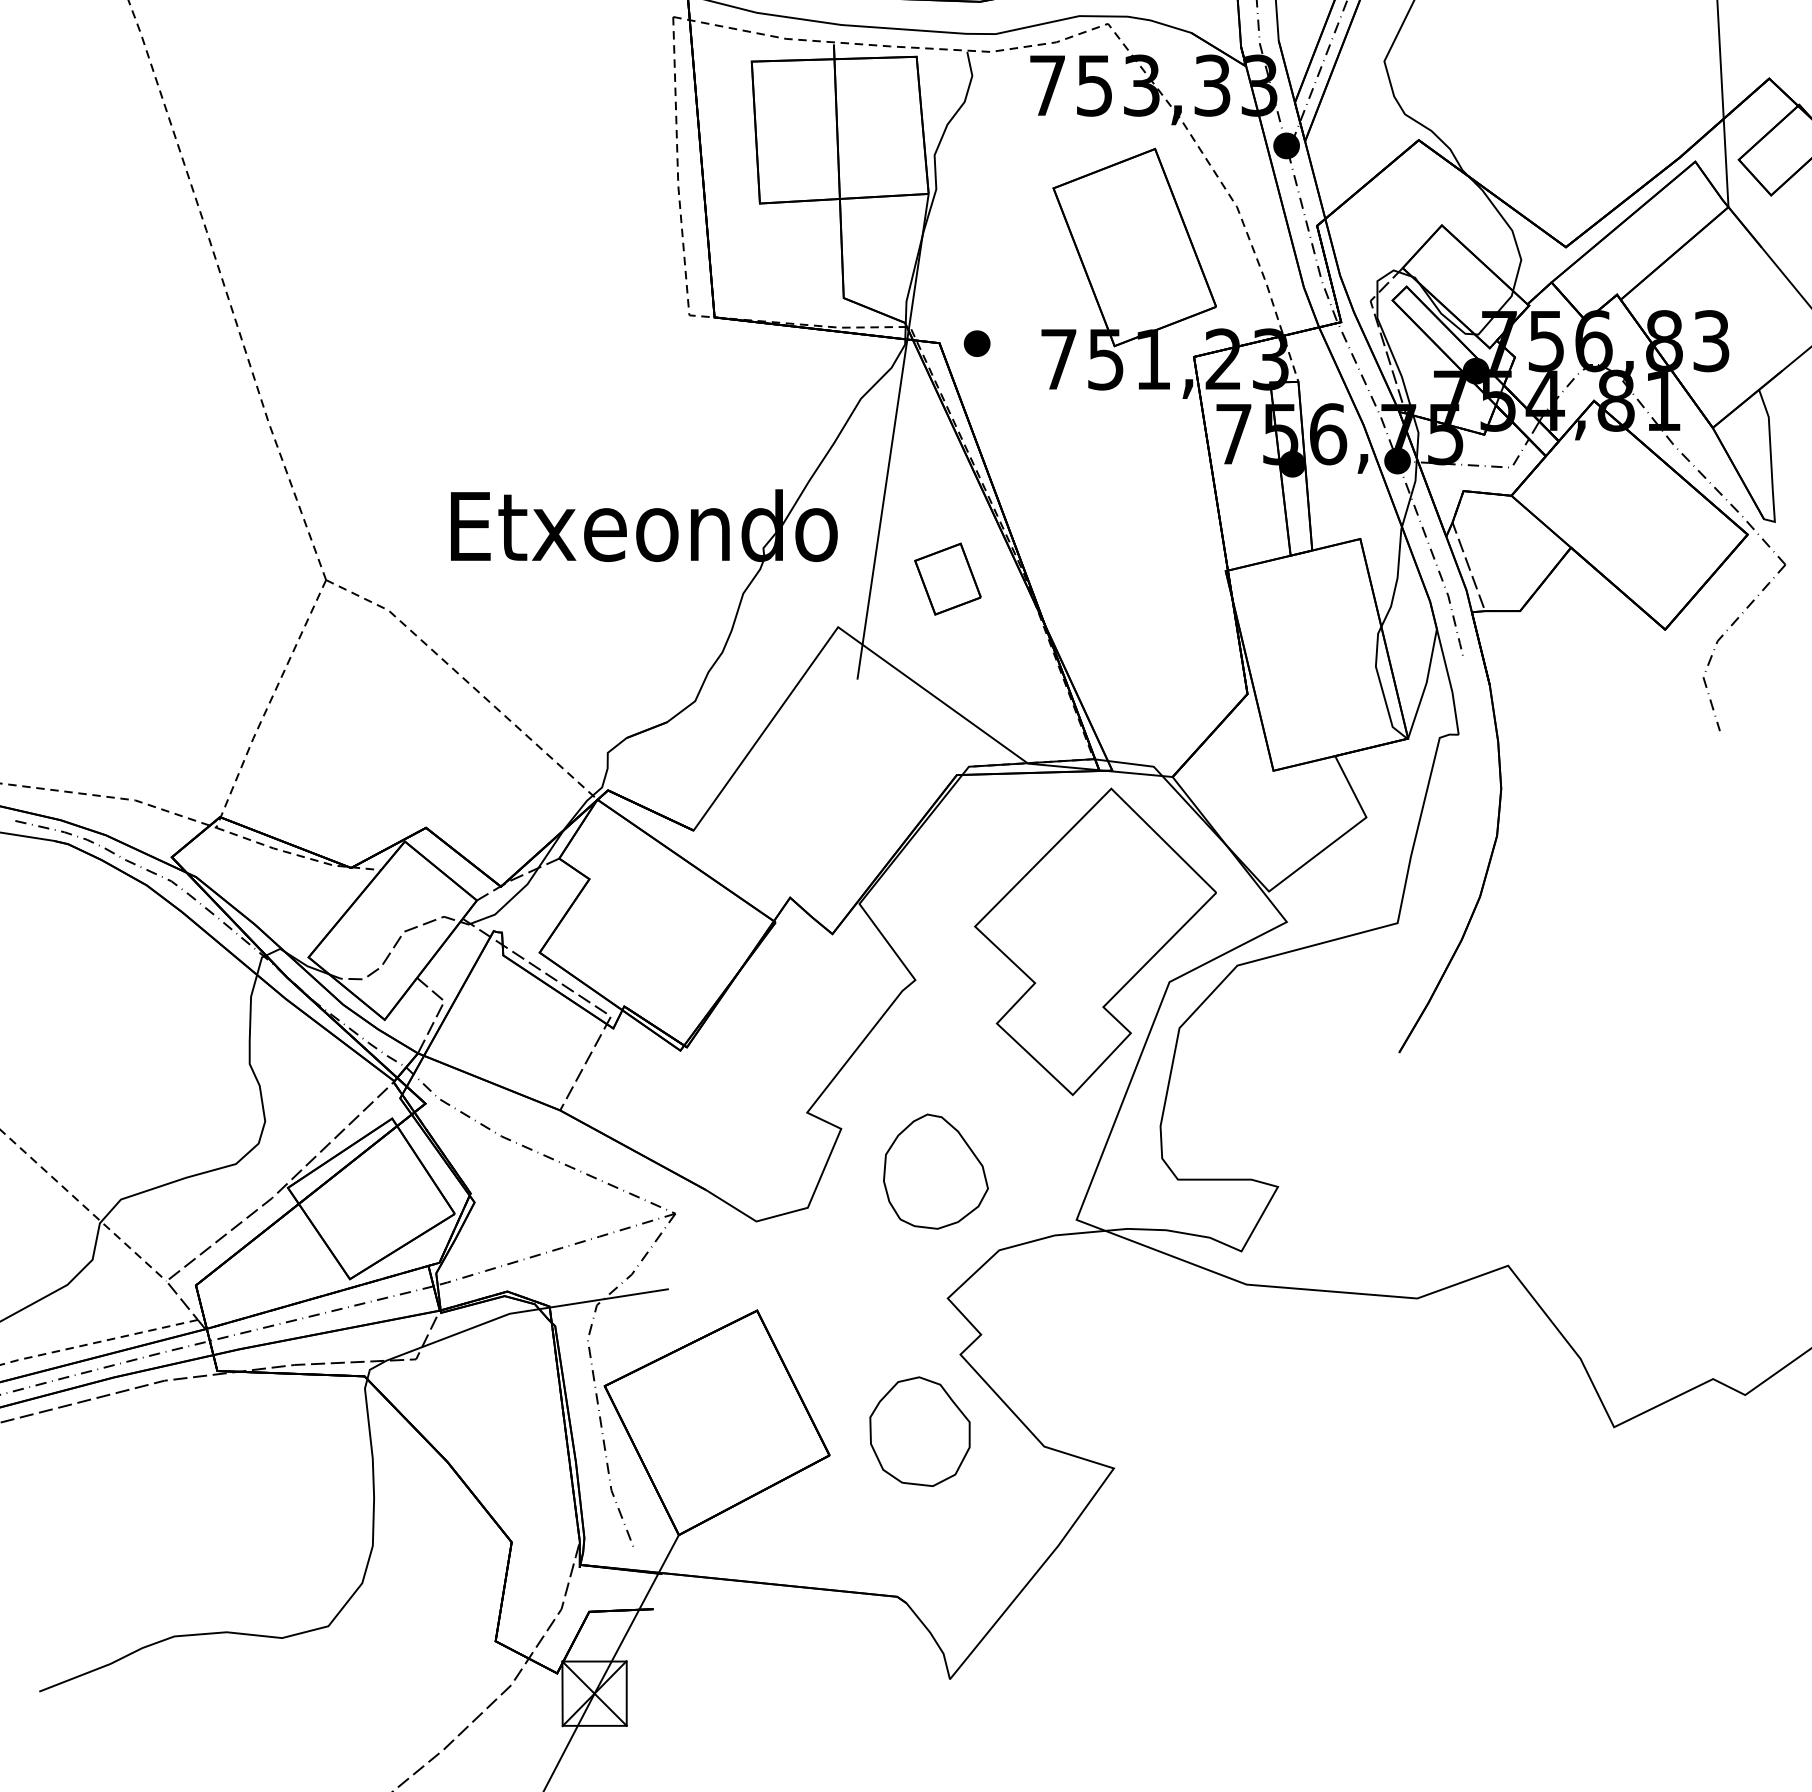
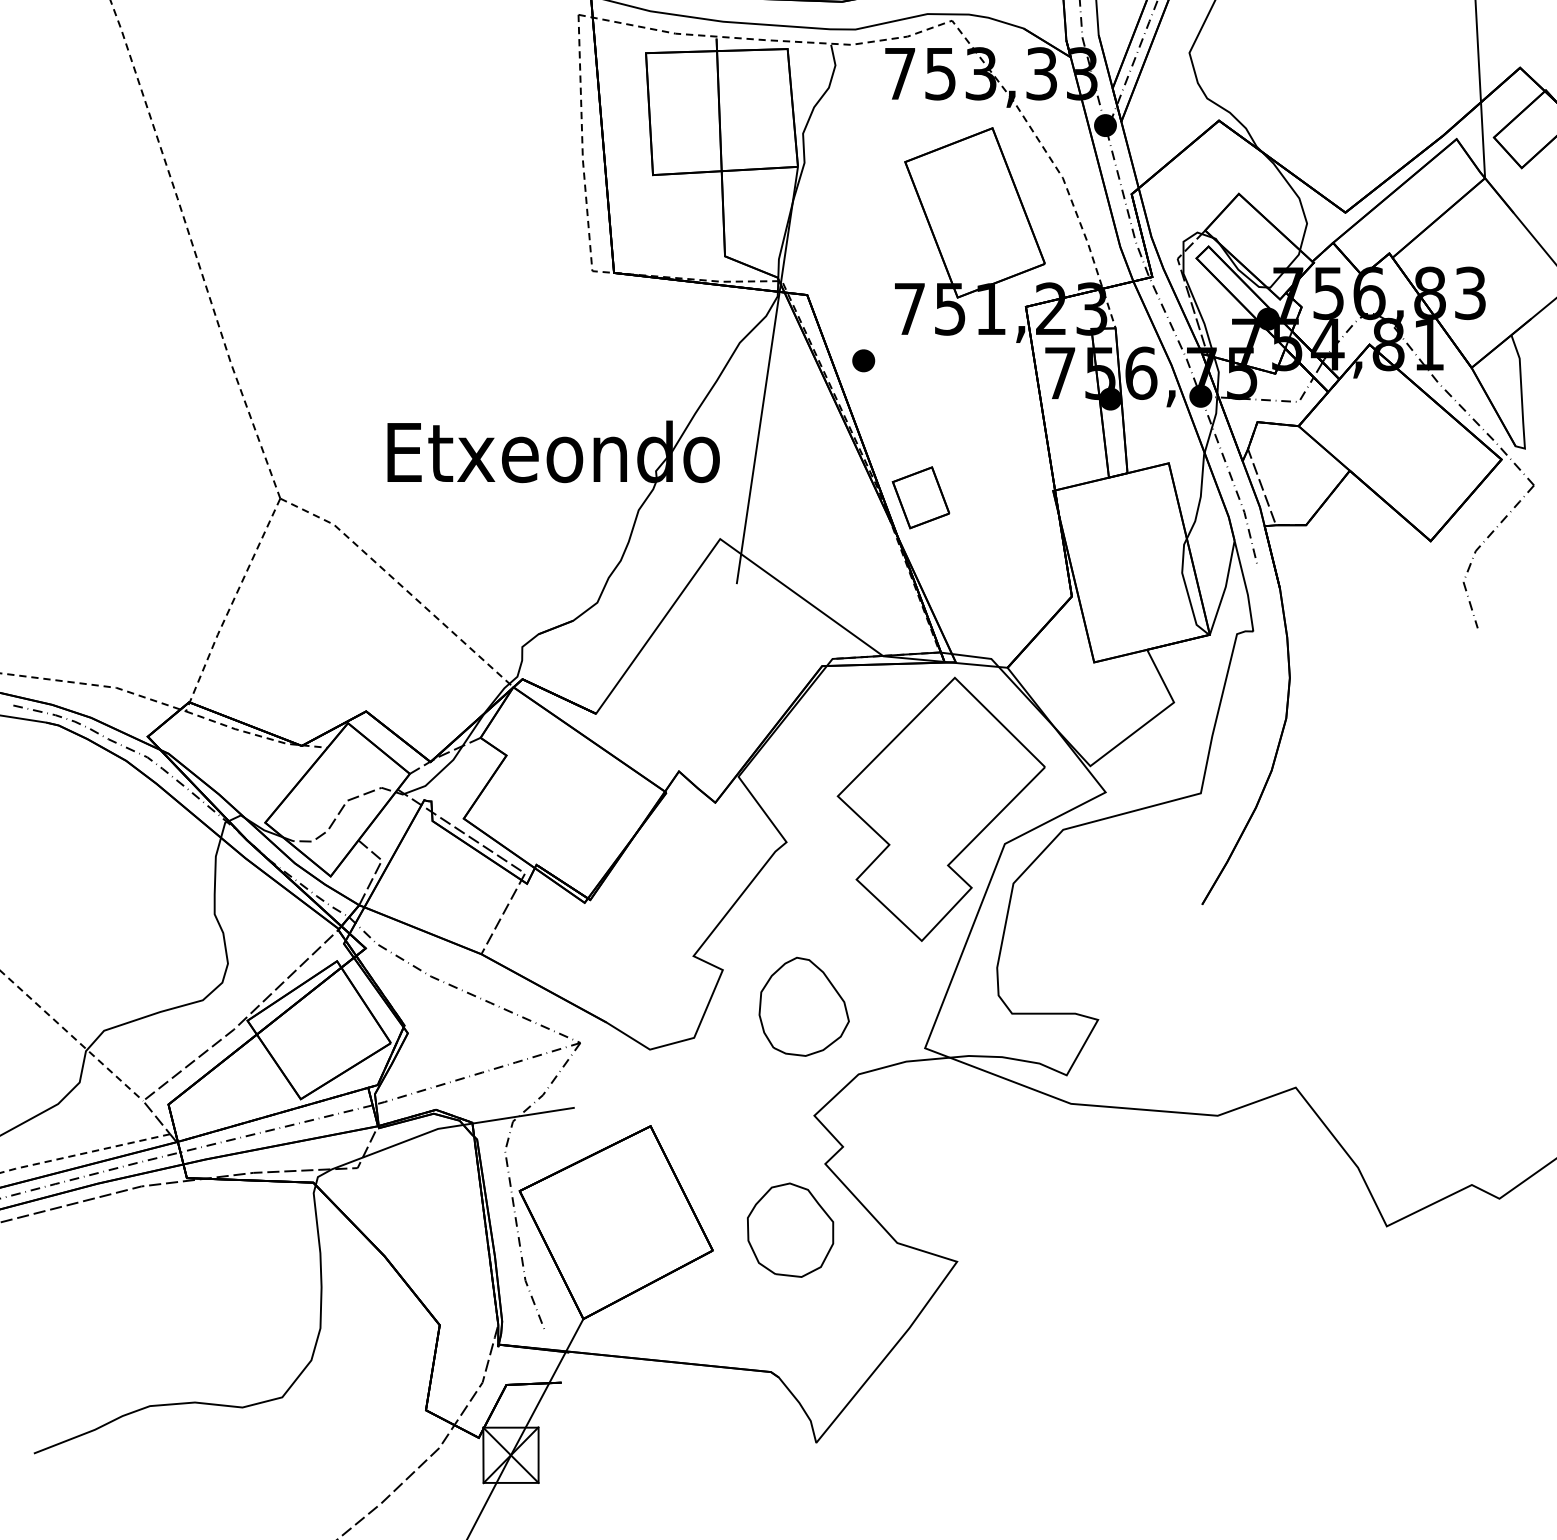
part: (976, 343) -> (863, 360), moved
part: (947, 578) -> (920, 497), moved

